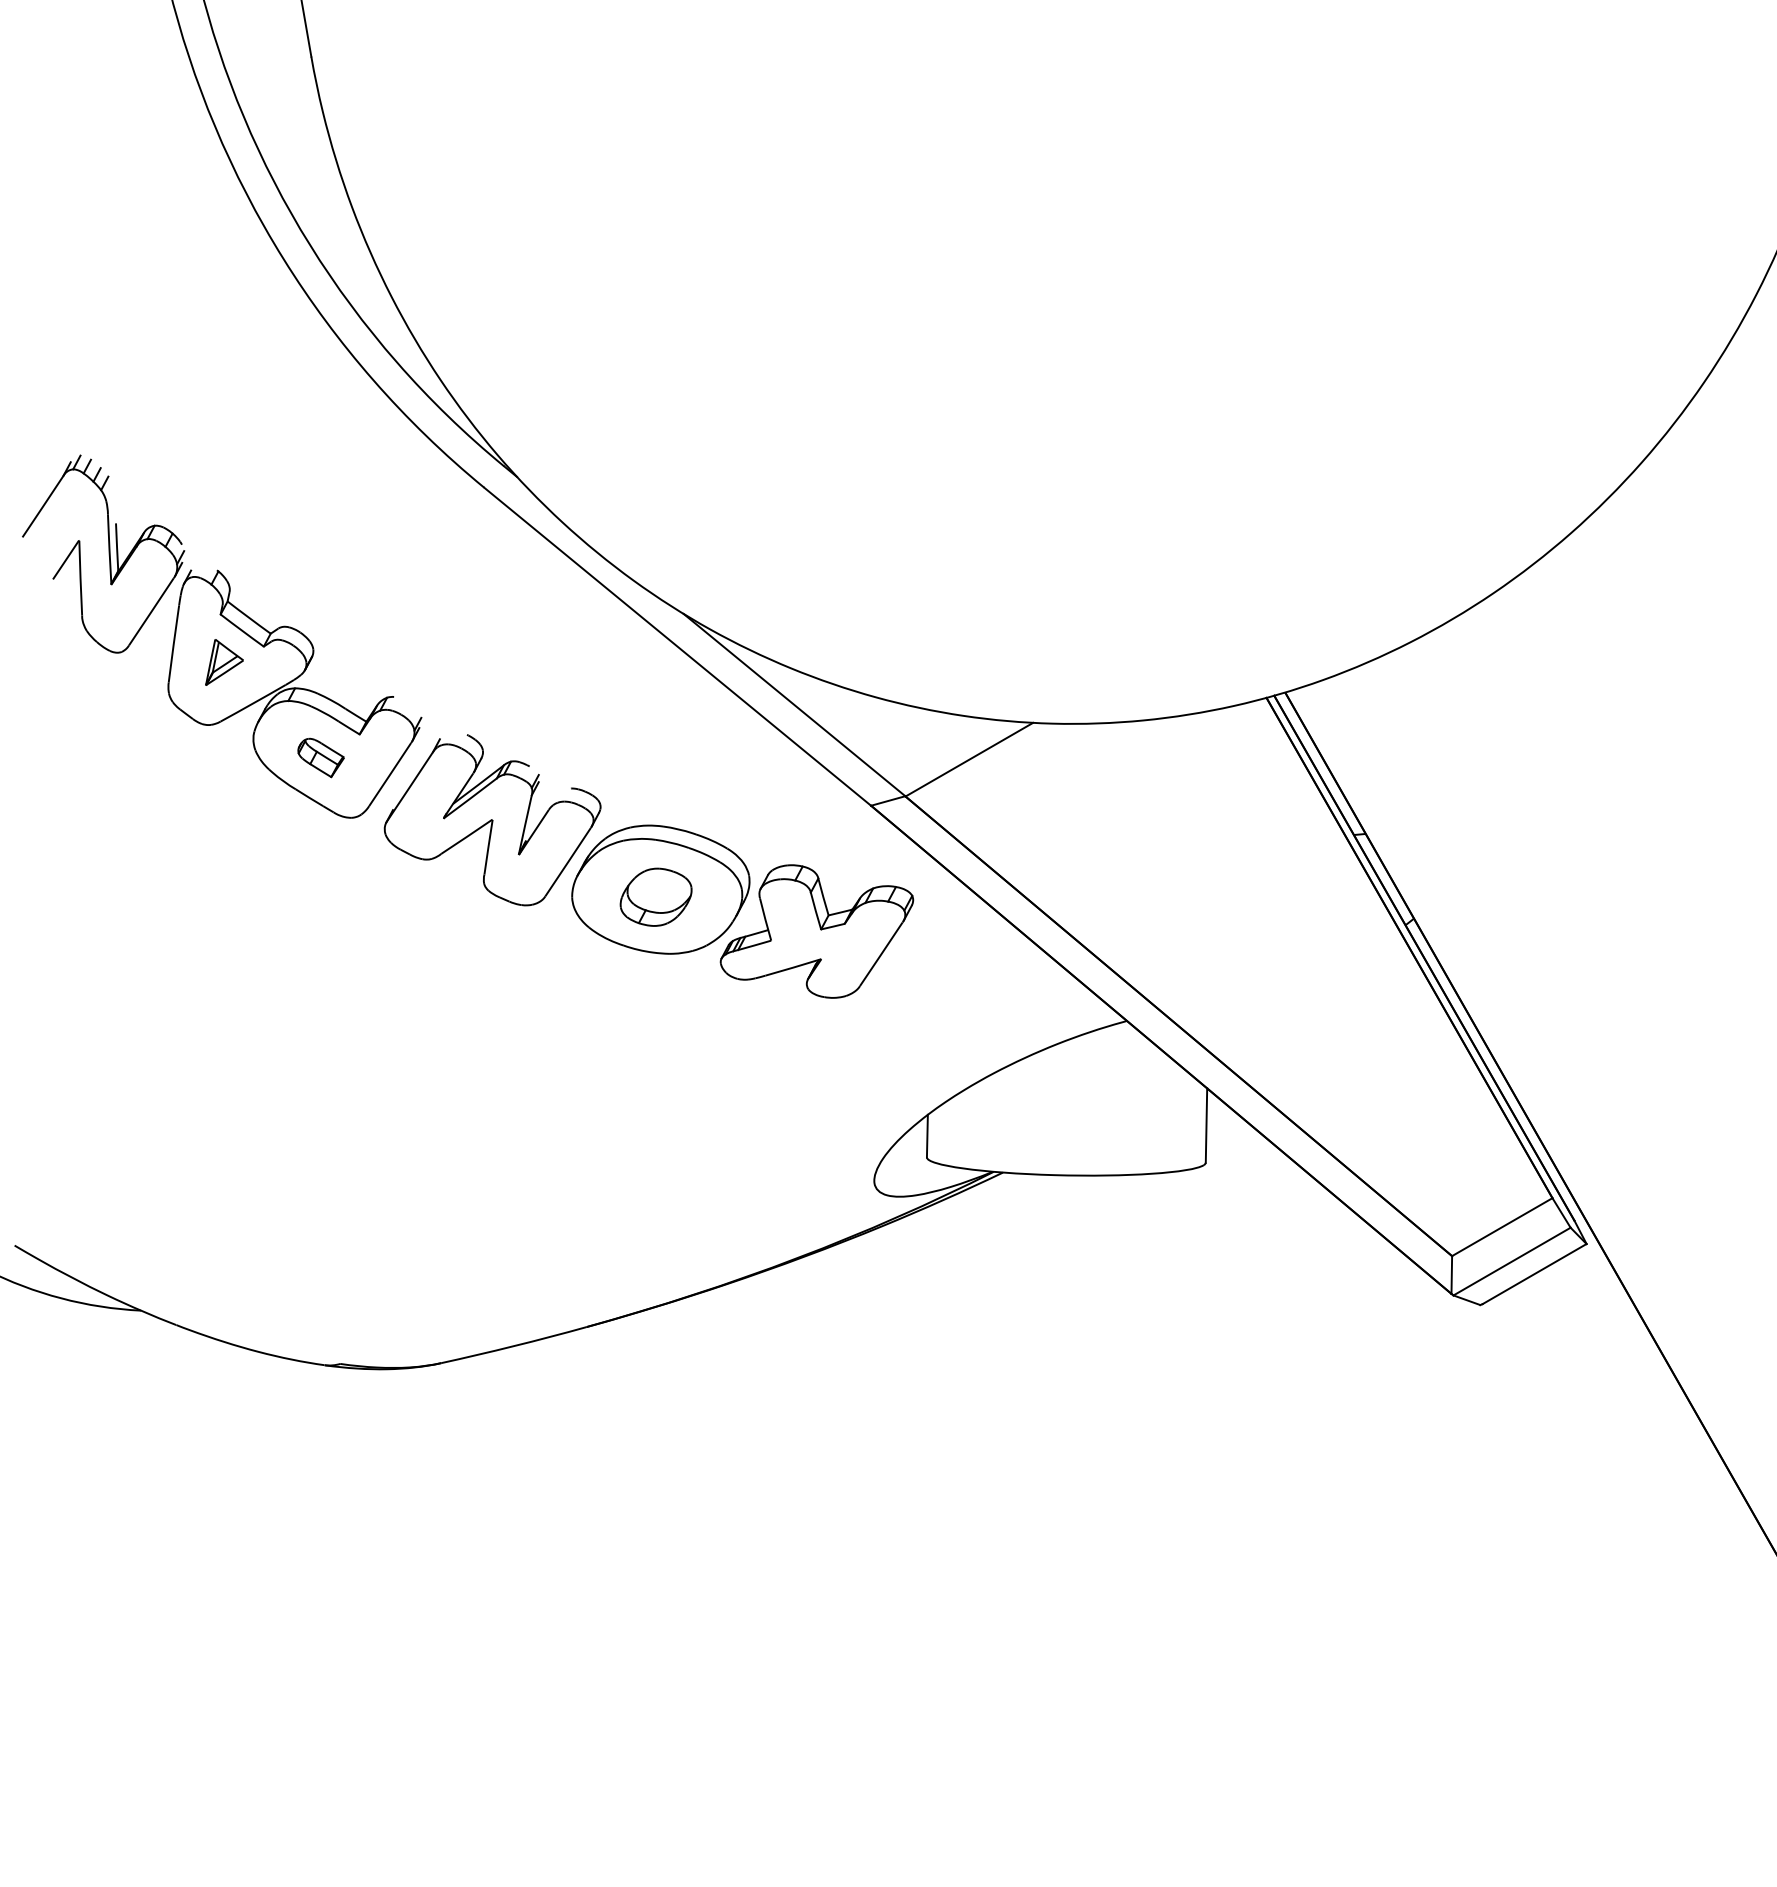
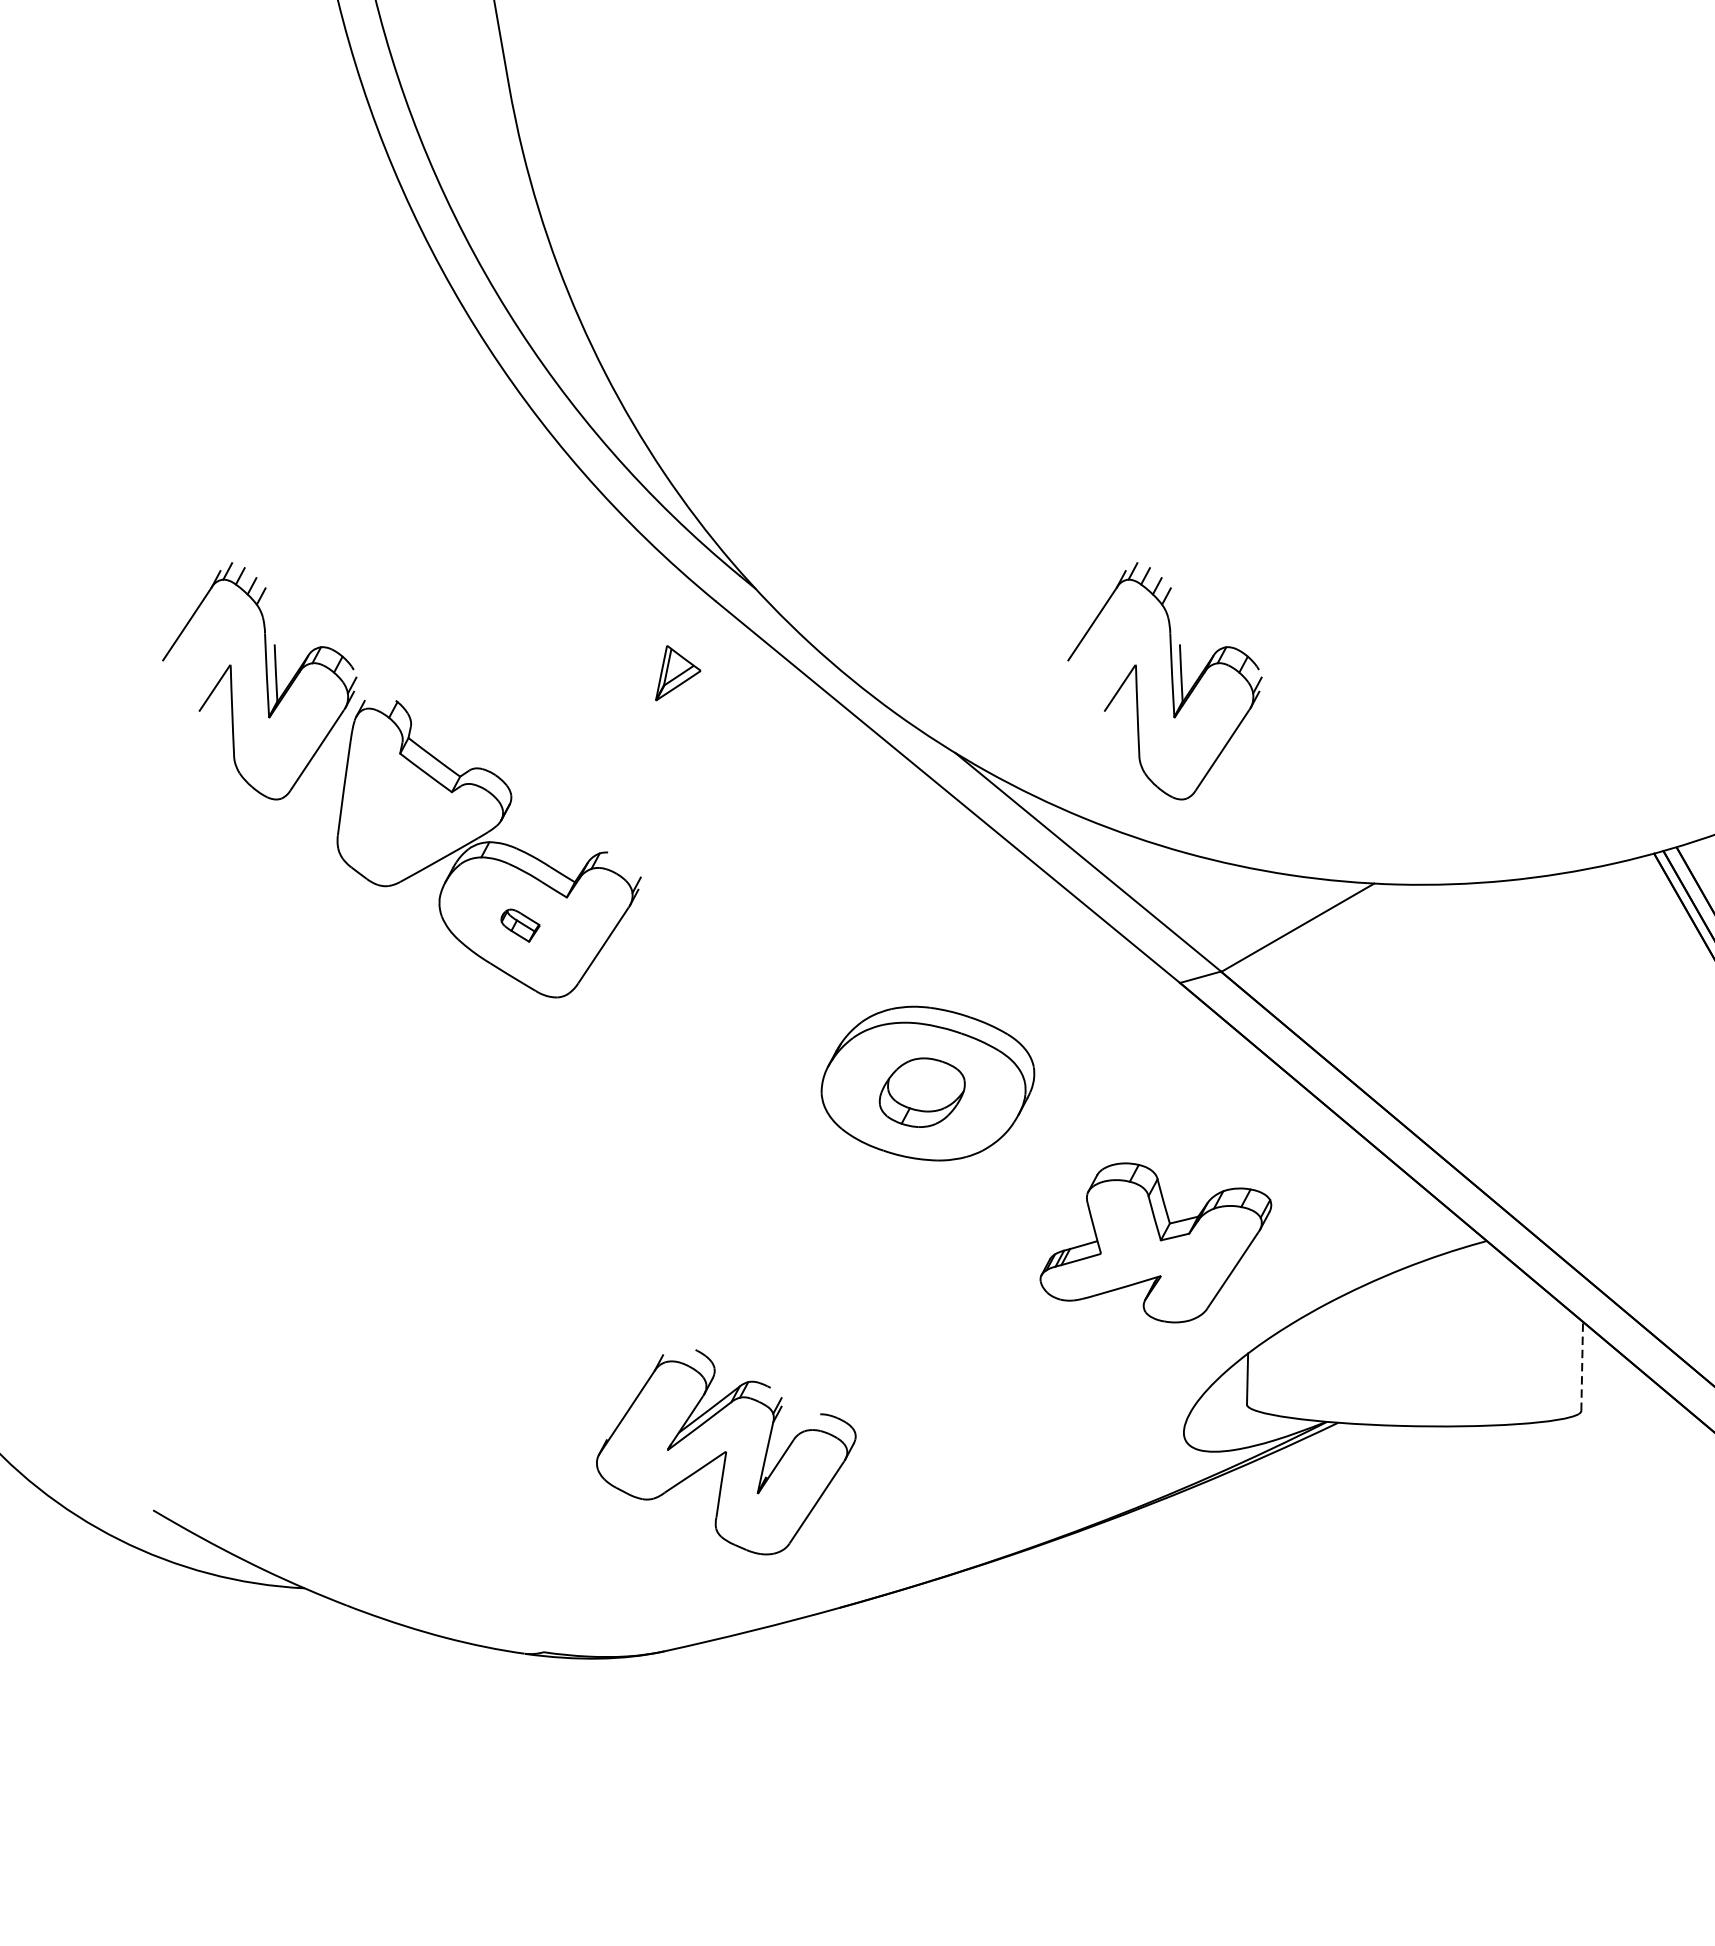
part: (858, 553) -> (1164, 680), added
part: (224, 662) -> (678, 673), moved
part: (320, 757) -> (519, 925), size x0.7
part: (492, 820) -> (726, 1452), moved
part: (816, 931) -> (1155, 1242), moved
line: (1206, 1125) -> (1582, 1366), solid -> dashed

